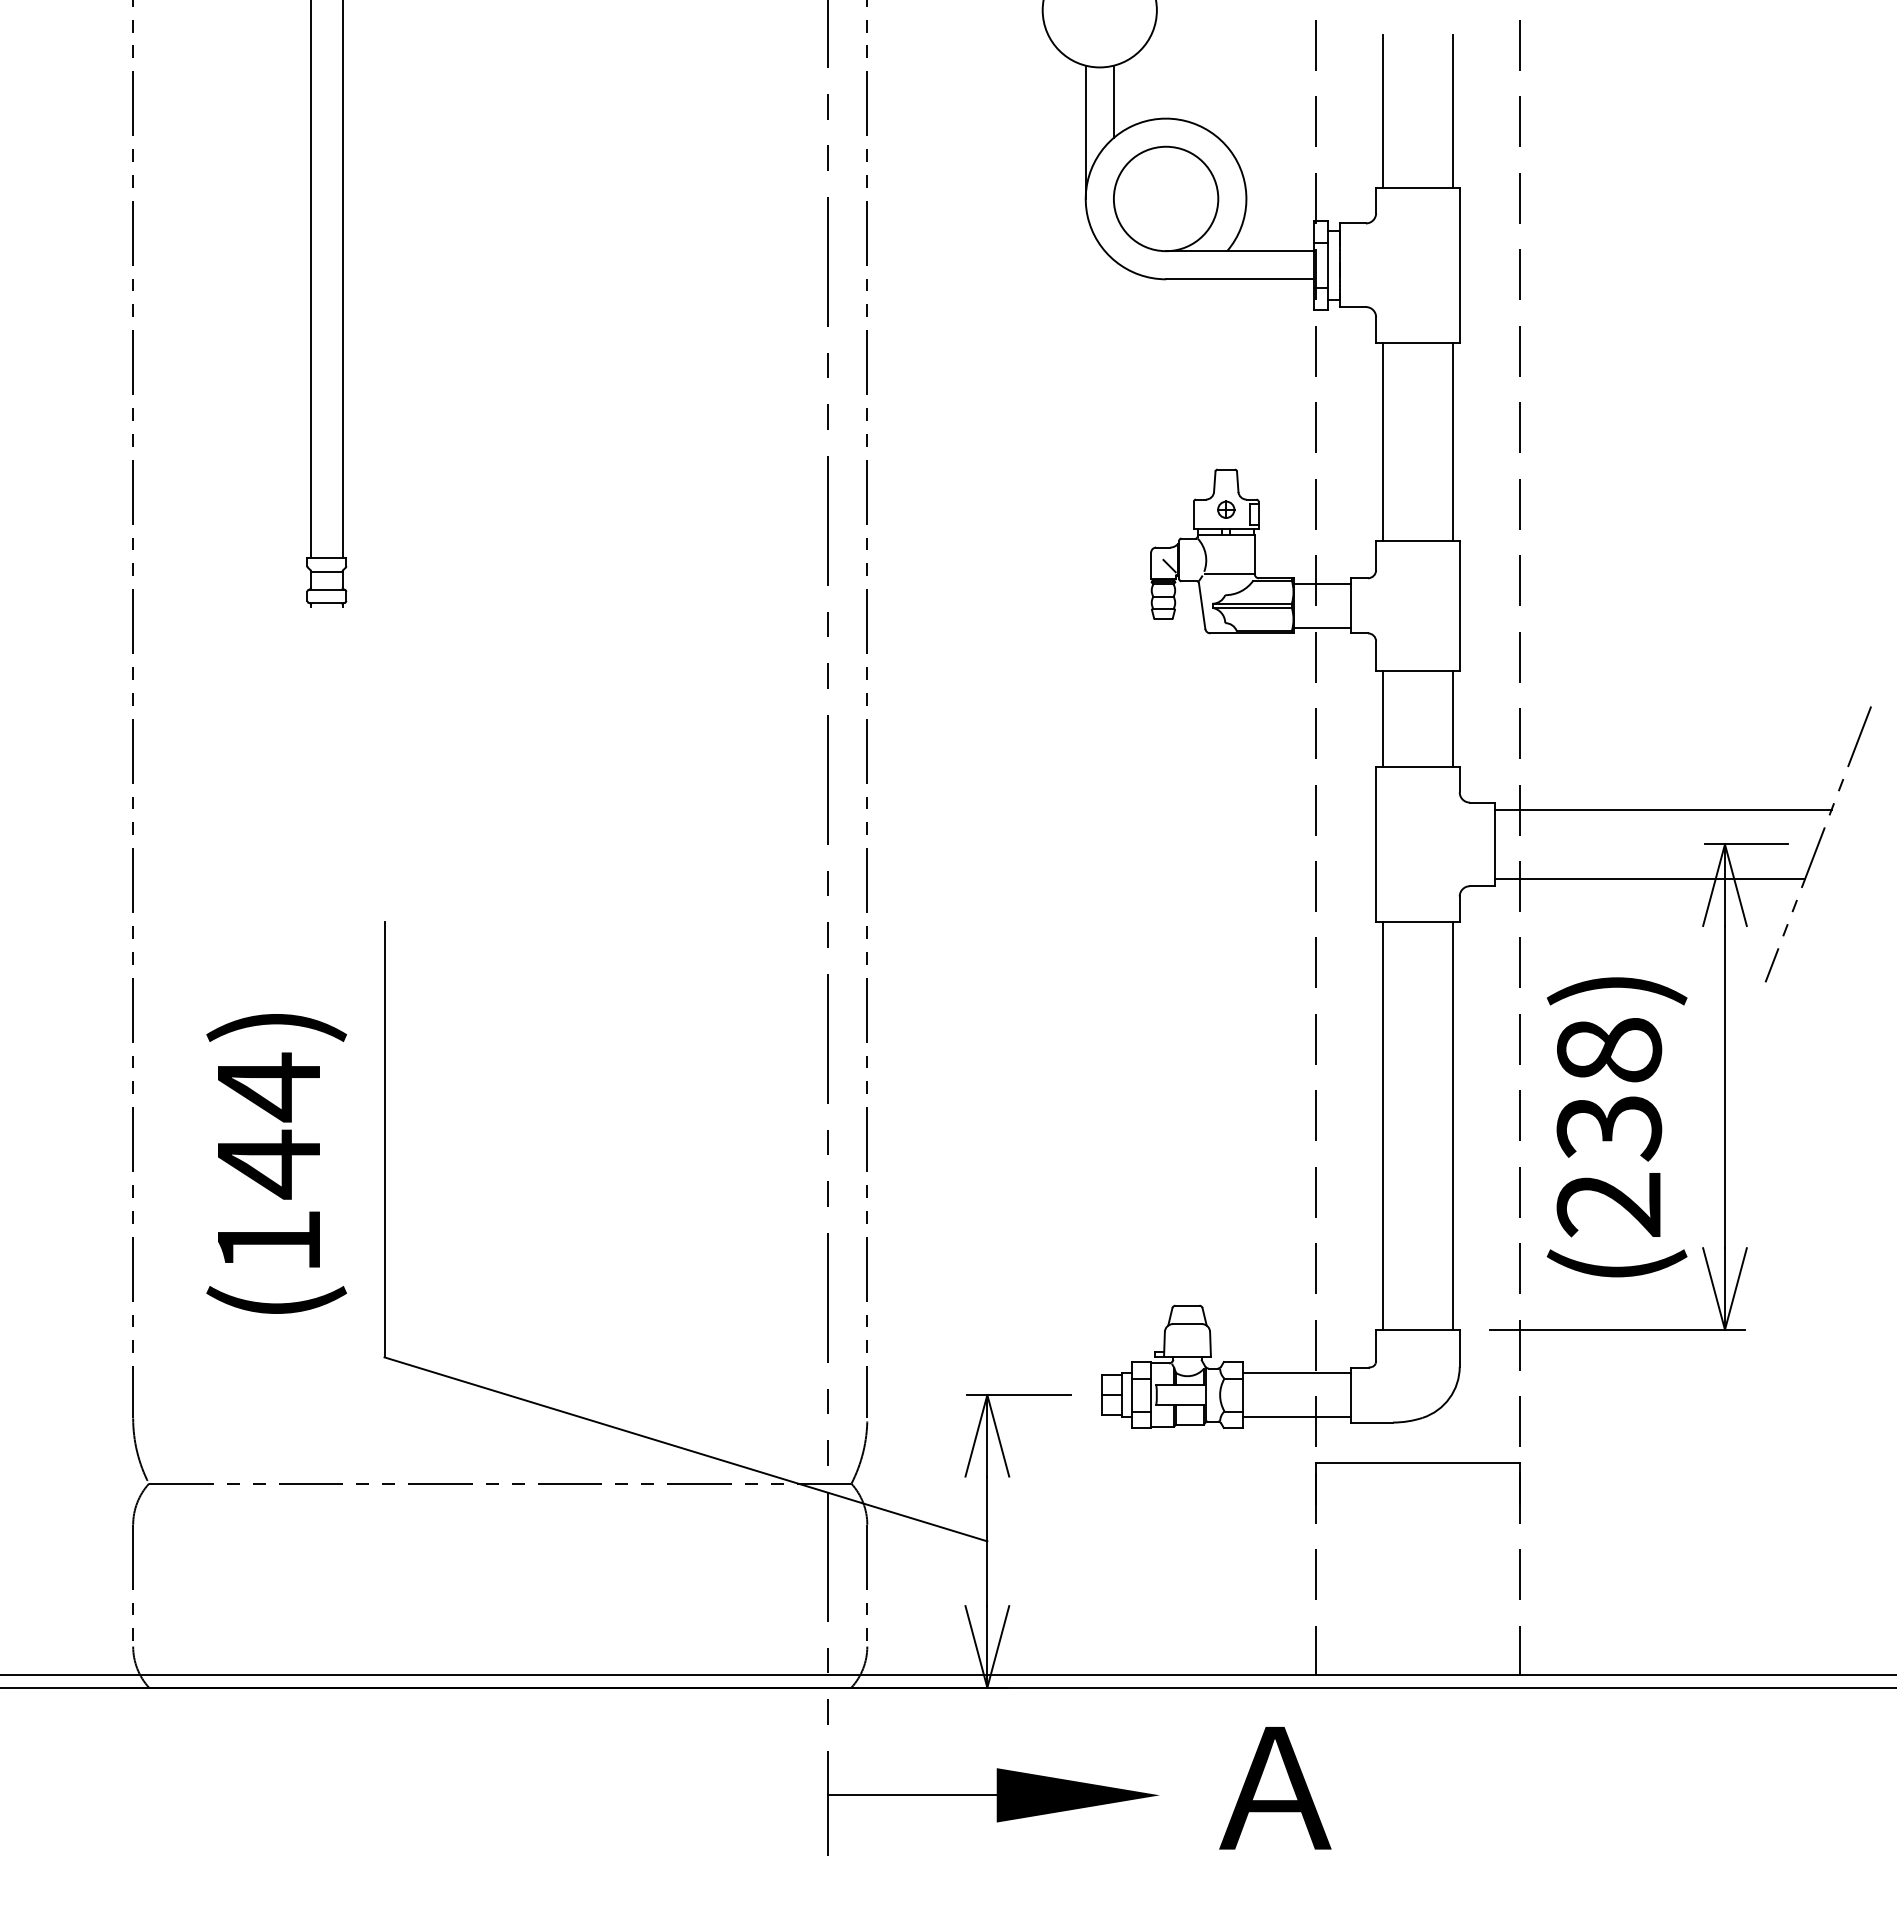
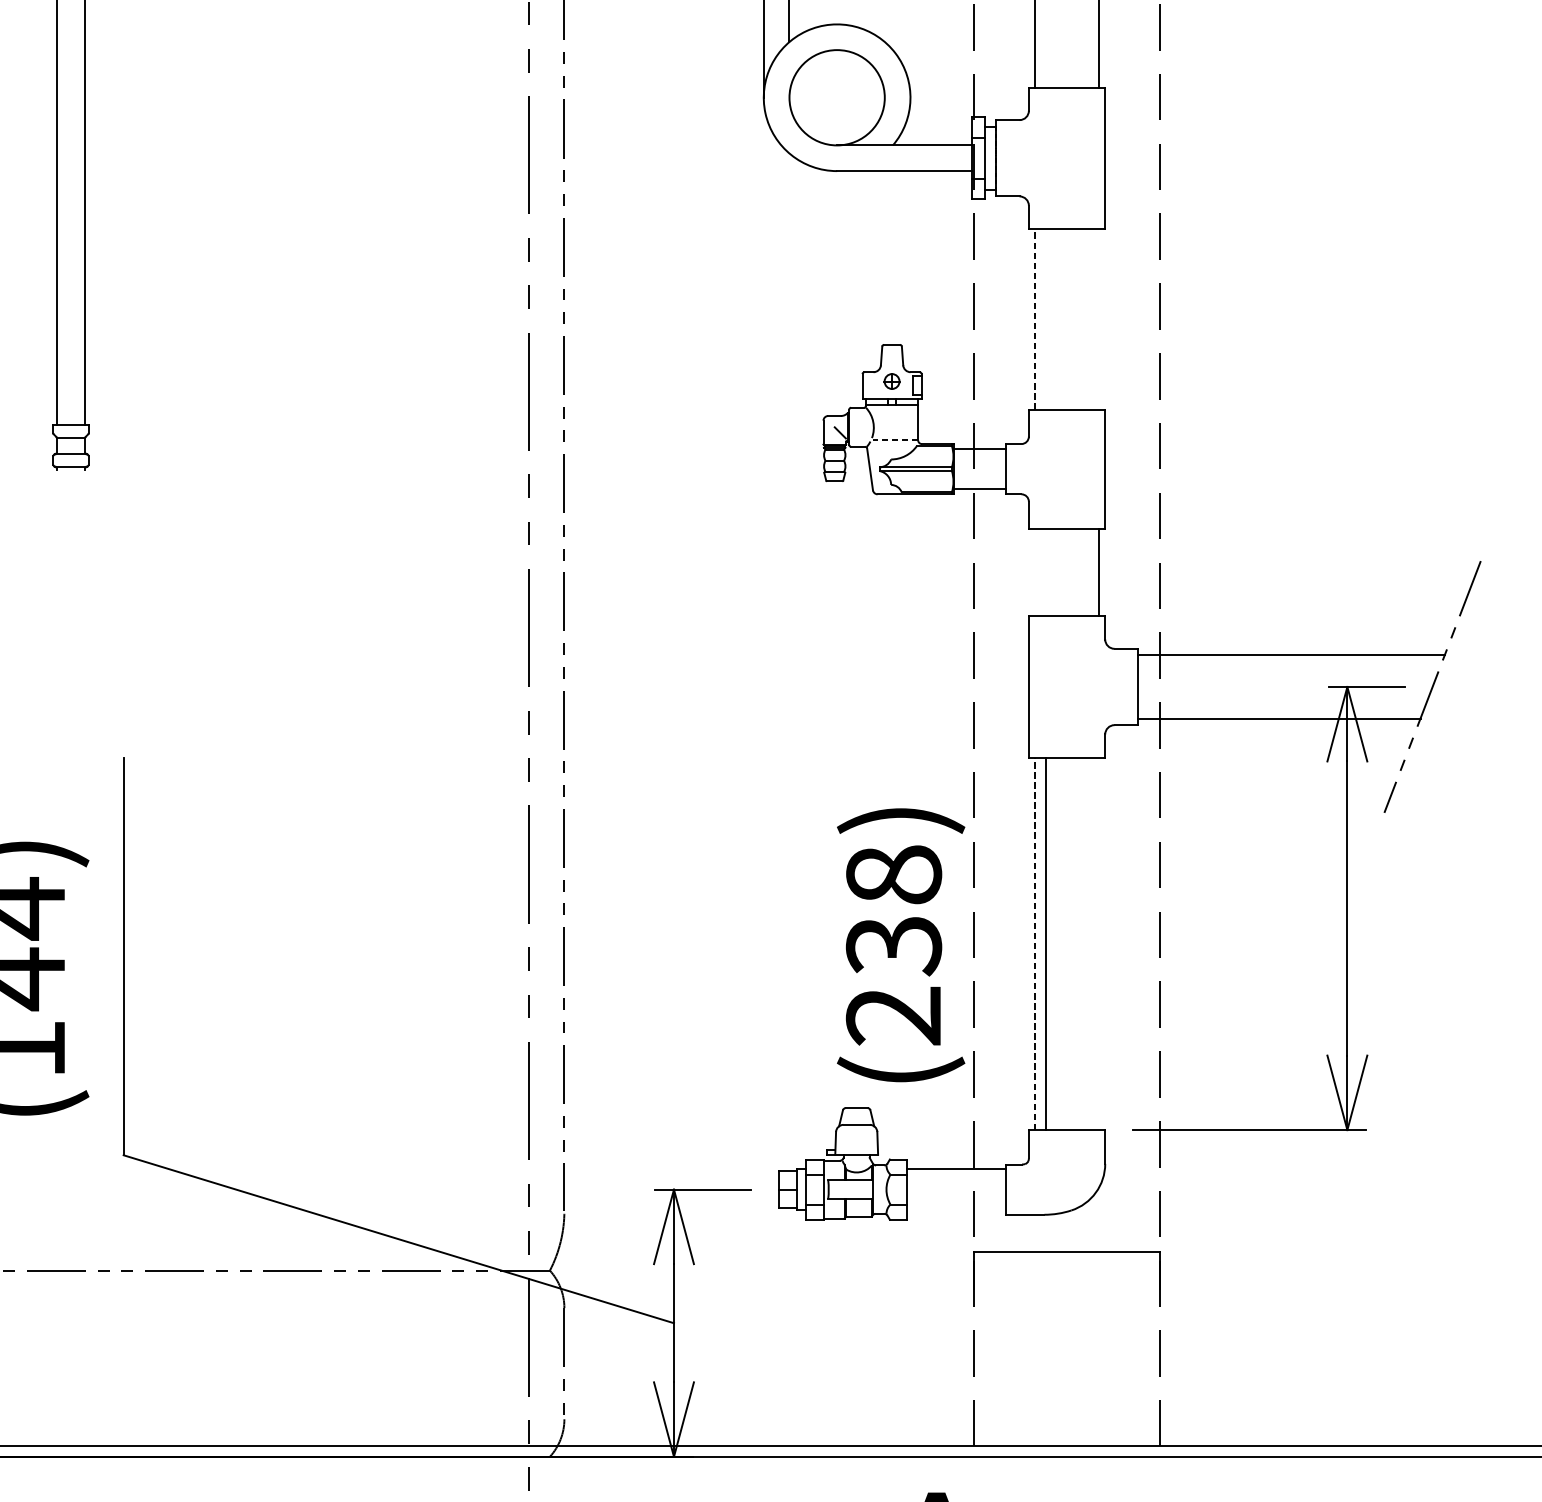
line: (1383, 441) -> (1035, 319), solid -> dashed
line: (1452, 441) -> (1098, 319), removed
line: (1229, 574) -> (895, 440), solid -> dashed
line: (1383, 718) -> (1035, 572), removed
line: (1383, 1125) -> (1035, 943), solid -> dashed
line: (1452, 1125) -> (1045, 943), moved
text: (1616, 1127) -> (900, 945), moved
line: (1296, 1417) -> (956, 1210), removed

